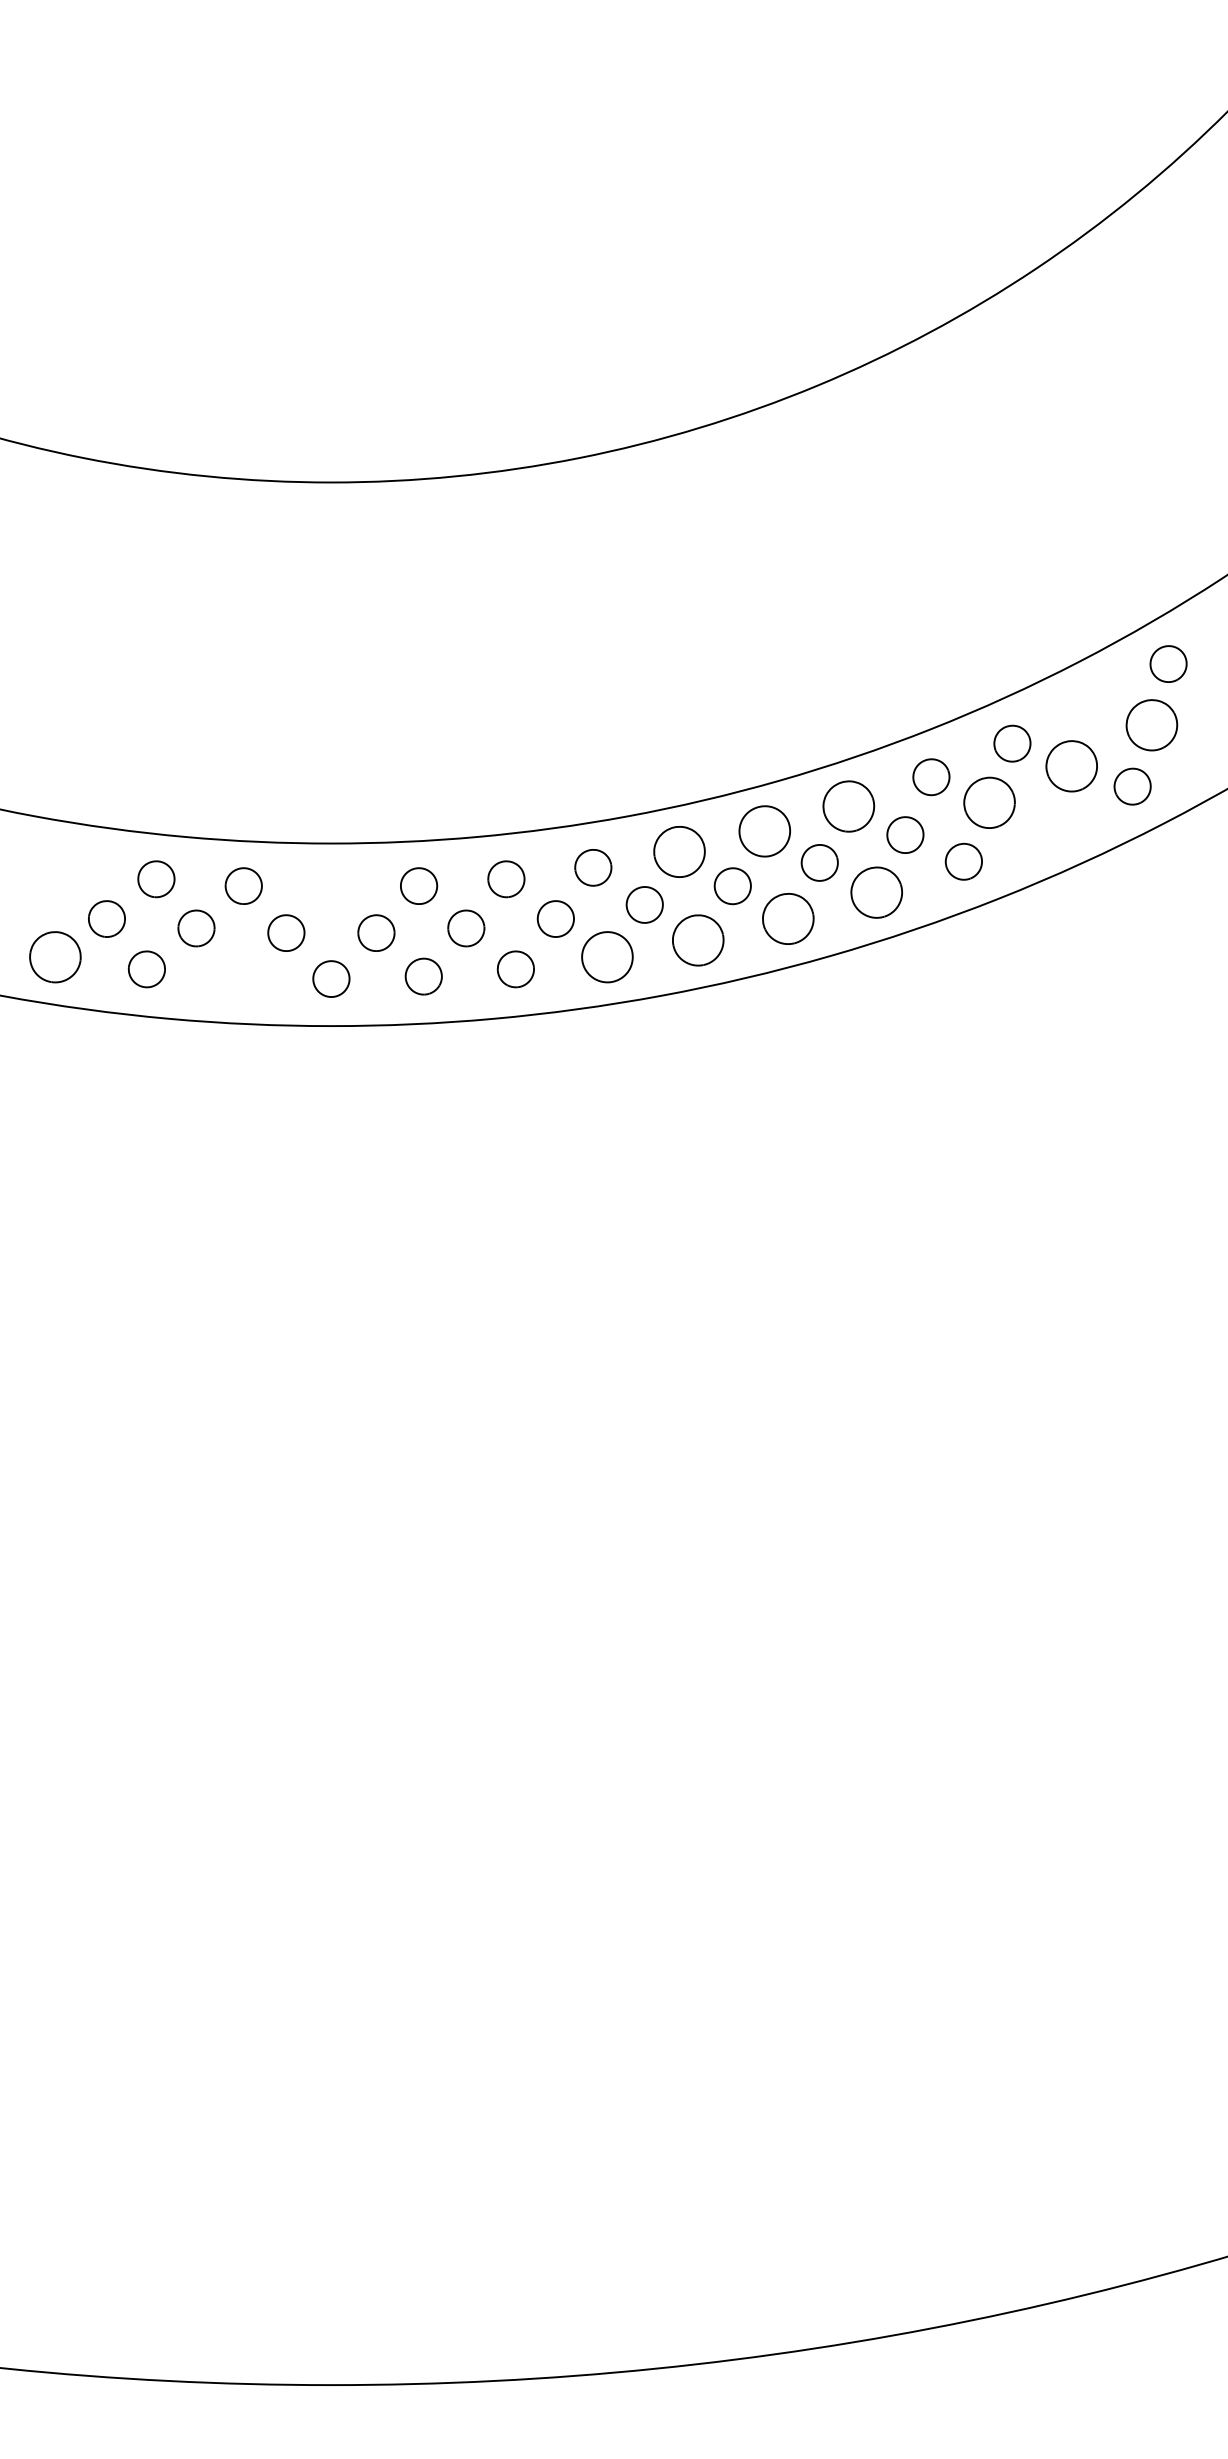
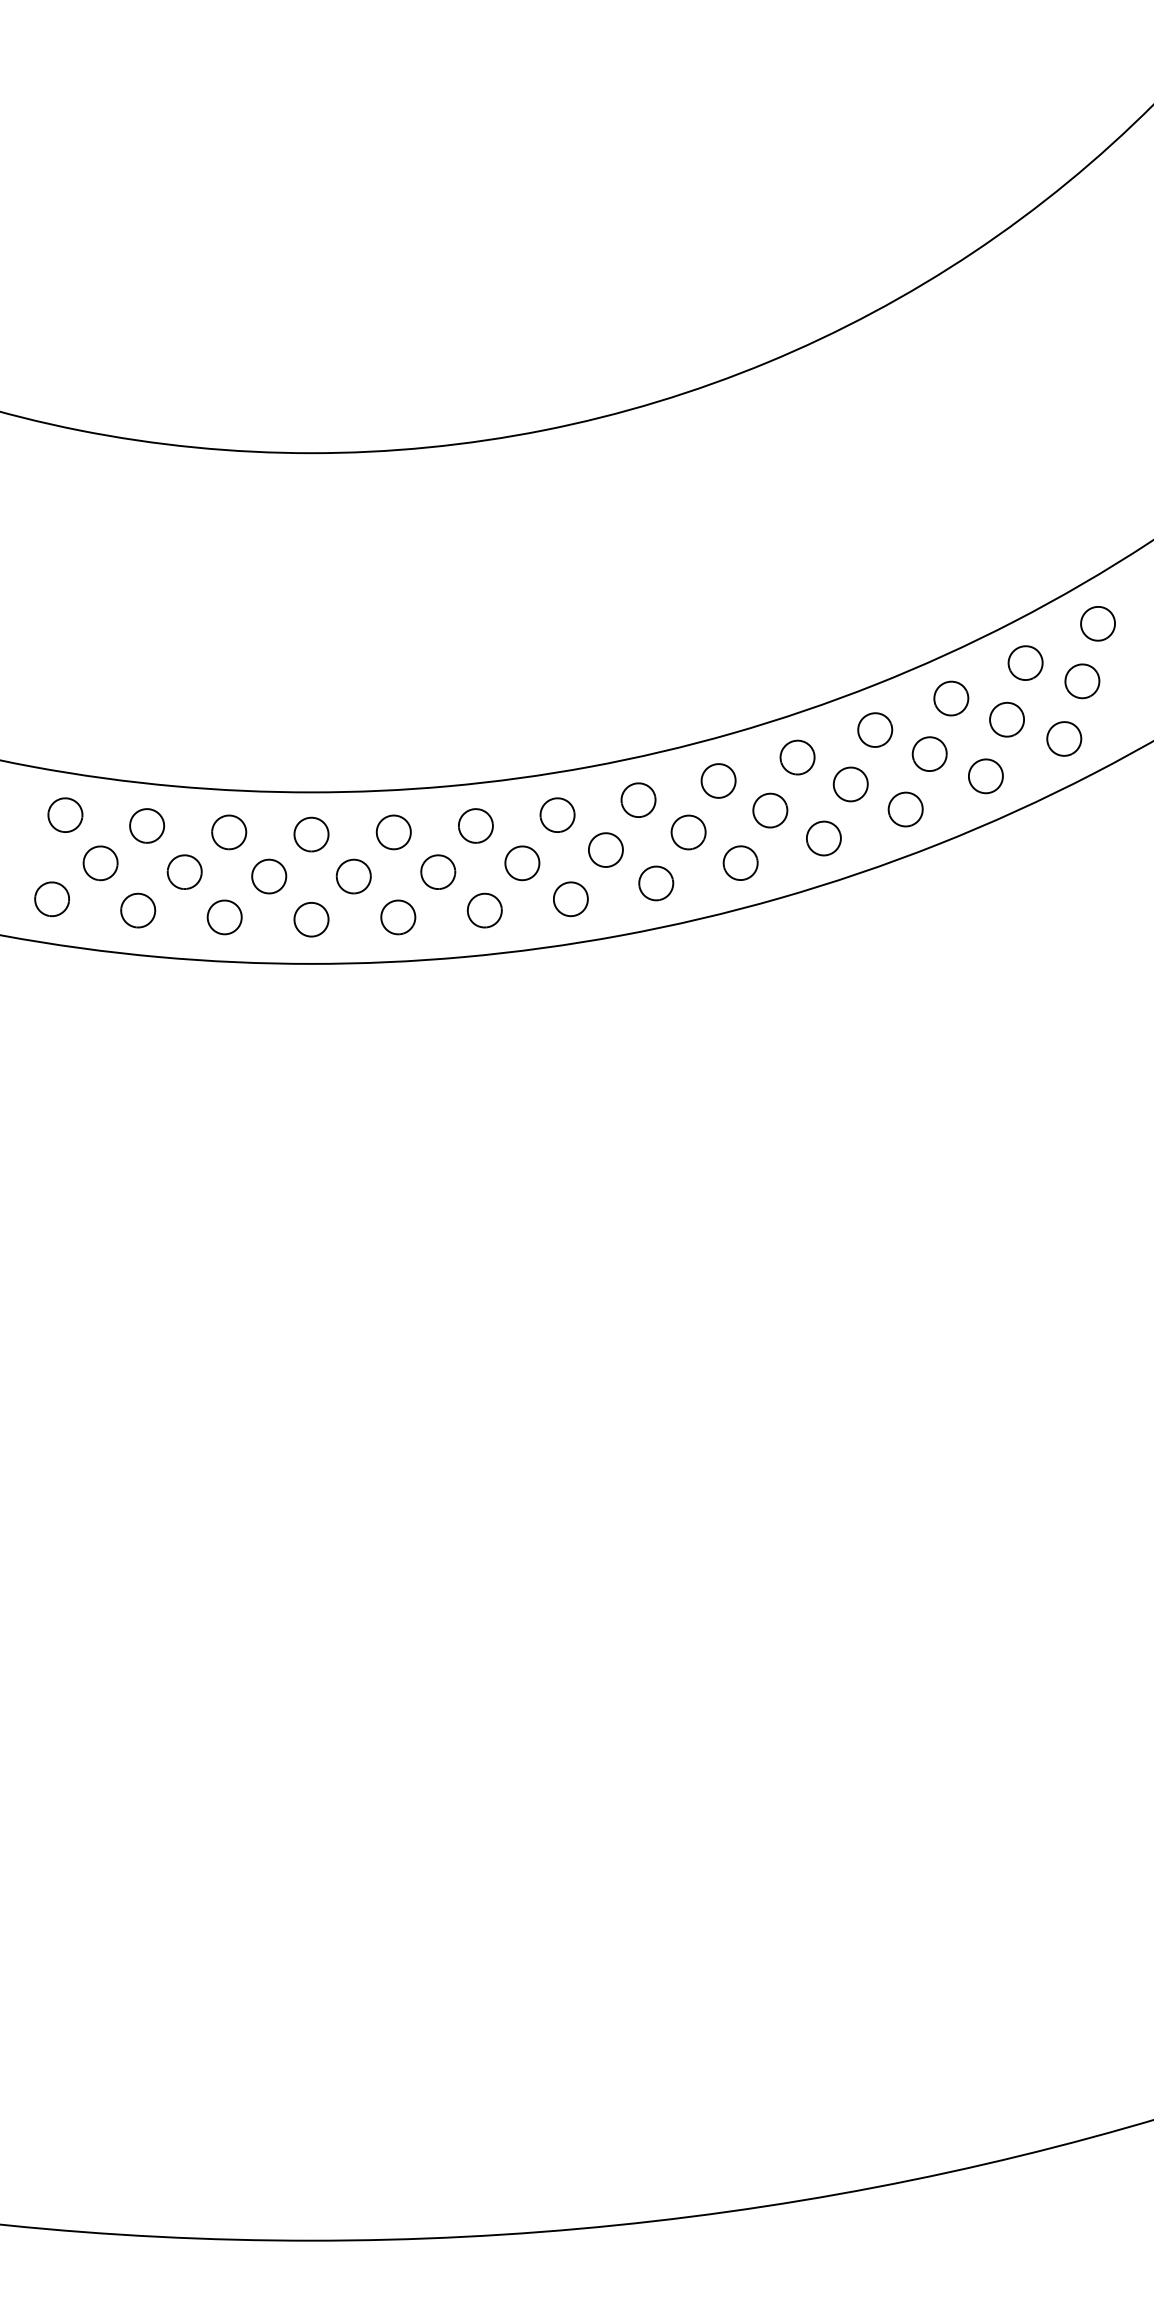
part: (1091, 705) -> (1025, 662), added
part: (1152, 725) -> (1082, 681), size x0.71
part: (1071, 765) -> (1006, 719), size x0.71
part: (989, 802) -> (929, 753), size x0.71
part: (848, 806) -> (797, 757), size x0.71
part: (1048, 826) -> (985, 776), added
part: (764, 830) -> (718, 780), size x0.71
part: (679, 851) -> (638, 799), size x0.71
part: (69, 867) -> (65, 814), added
part: (331, 888) -> (311, 834), added
part: (876, 892) -> (823, 838), size x0.71
part: (788, 918) -> (740, 862), size x0.71
part: (698, 940) -> (656, 883), size x0.71
part: (54, 957) -> (51, 899), size x0.71
part: (607, 957) -> (570, 899), size x0.71
part: (238, 976) -> (224, 917), added

